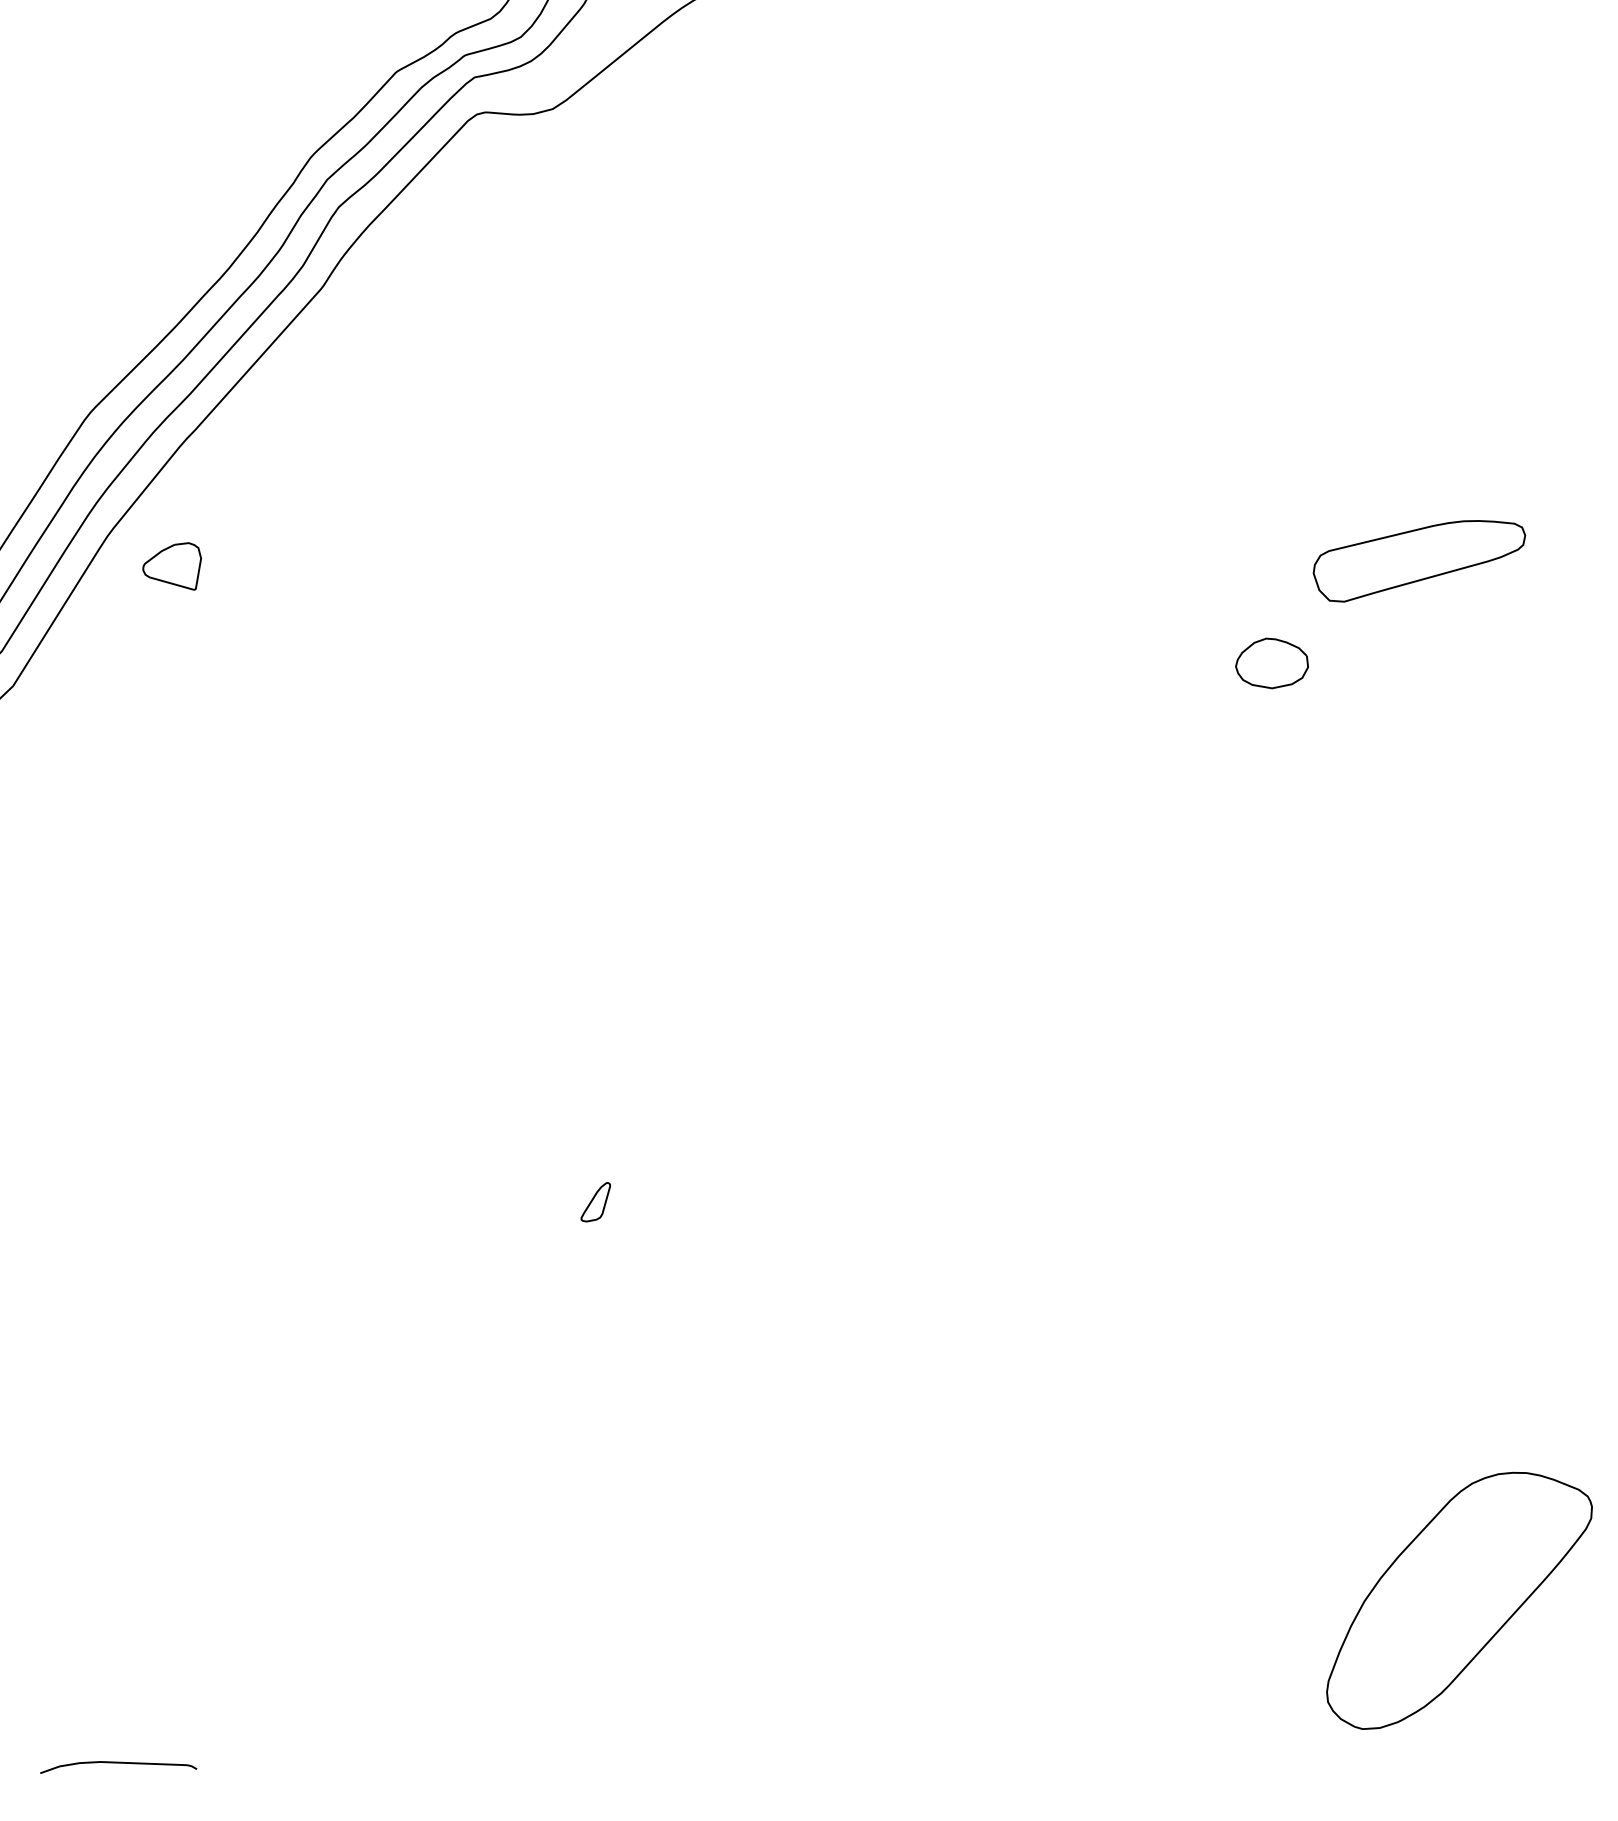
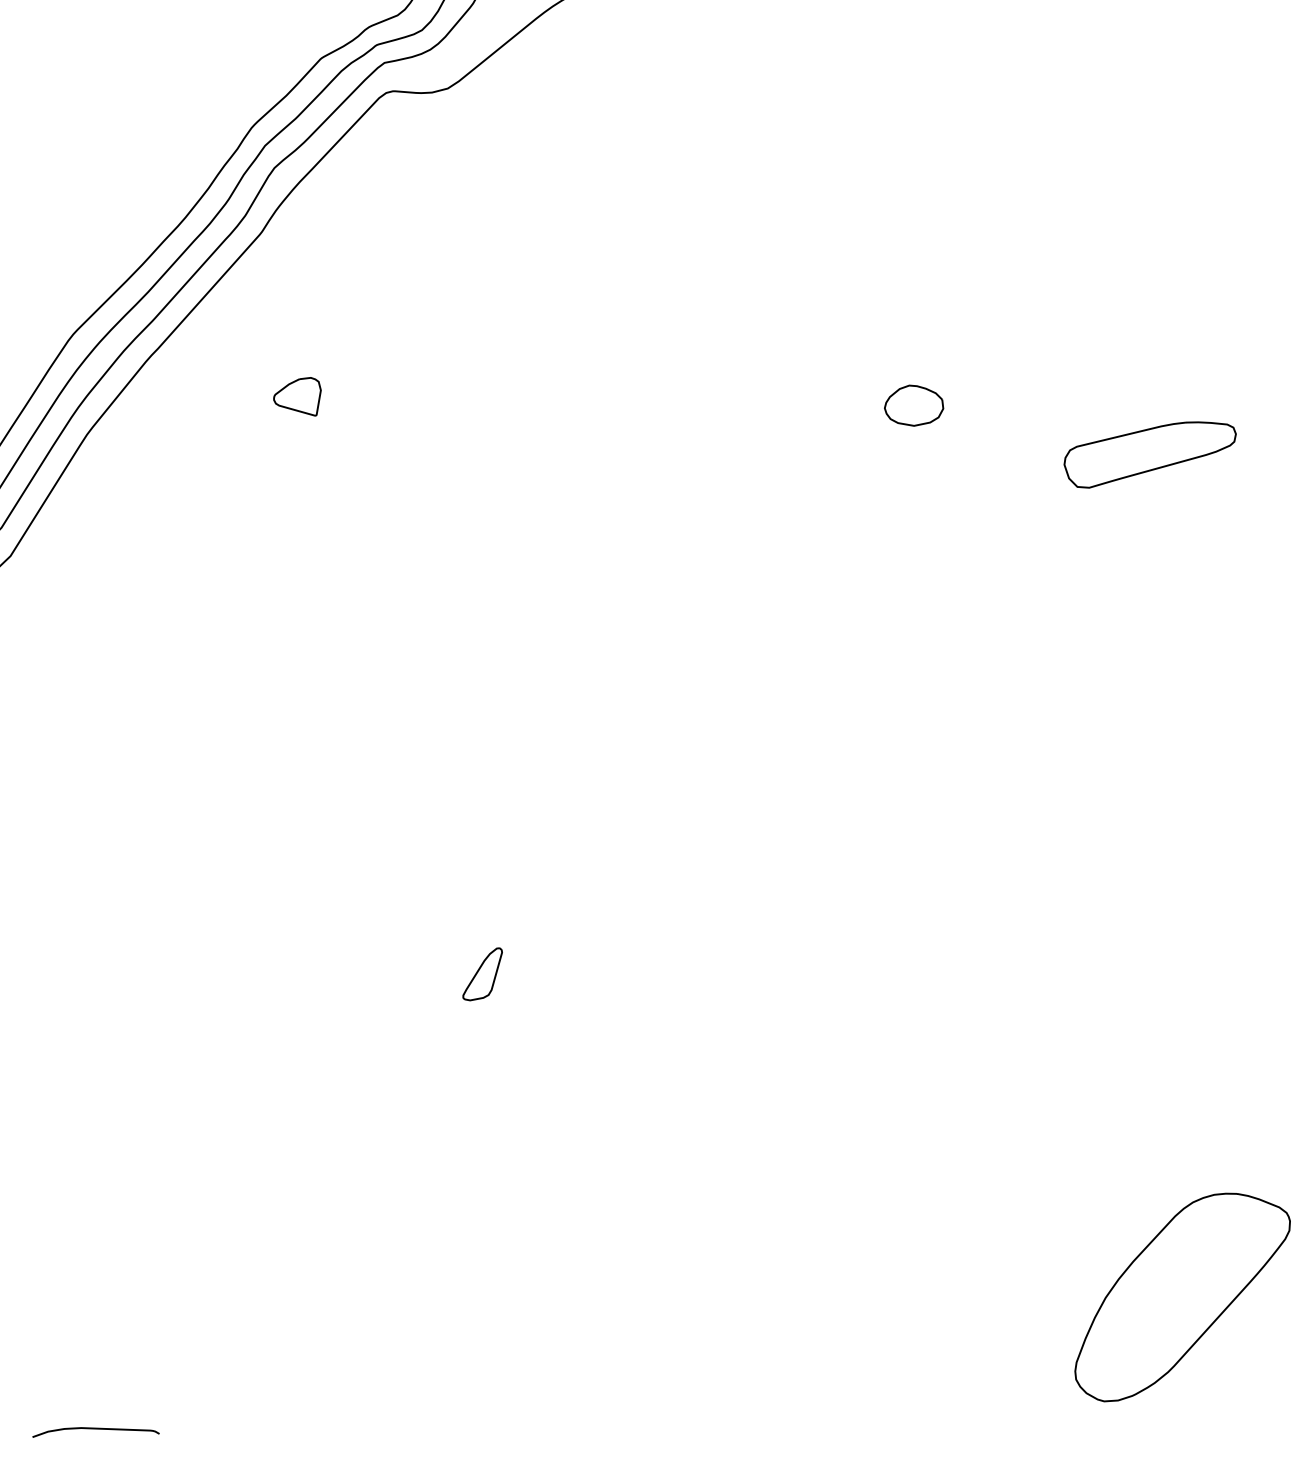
part: (171, 566) -> (296, 396), moved
part: (1271, 663) -> (913, 405), moved
part: (595, 1202) -> (482, 974), size x1.67

